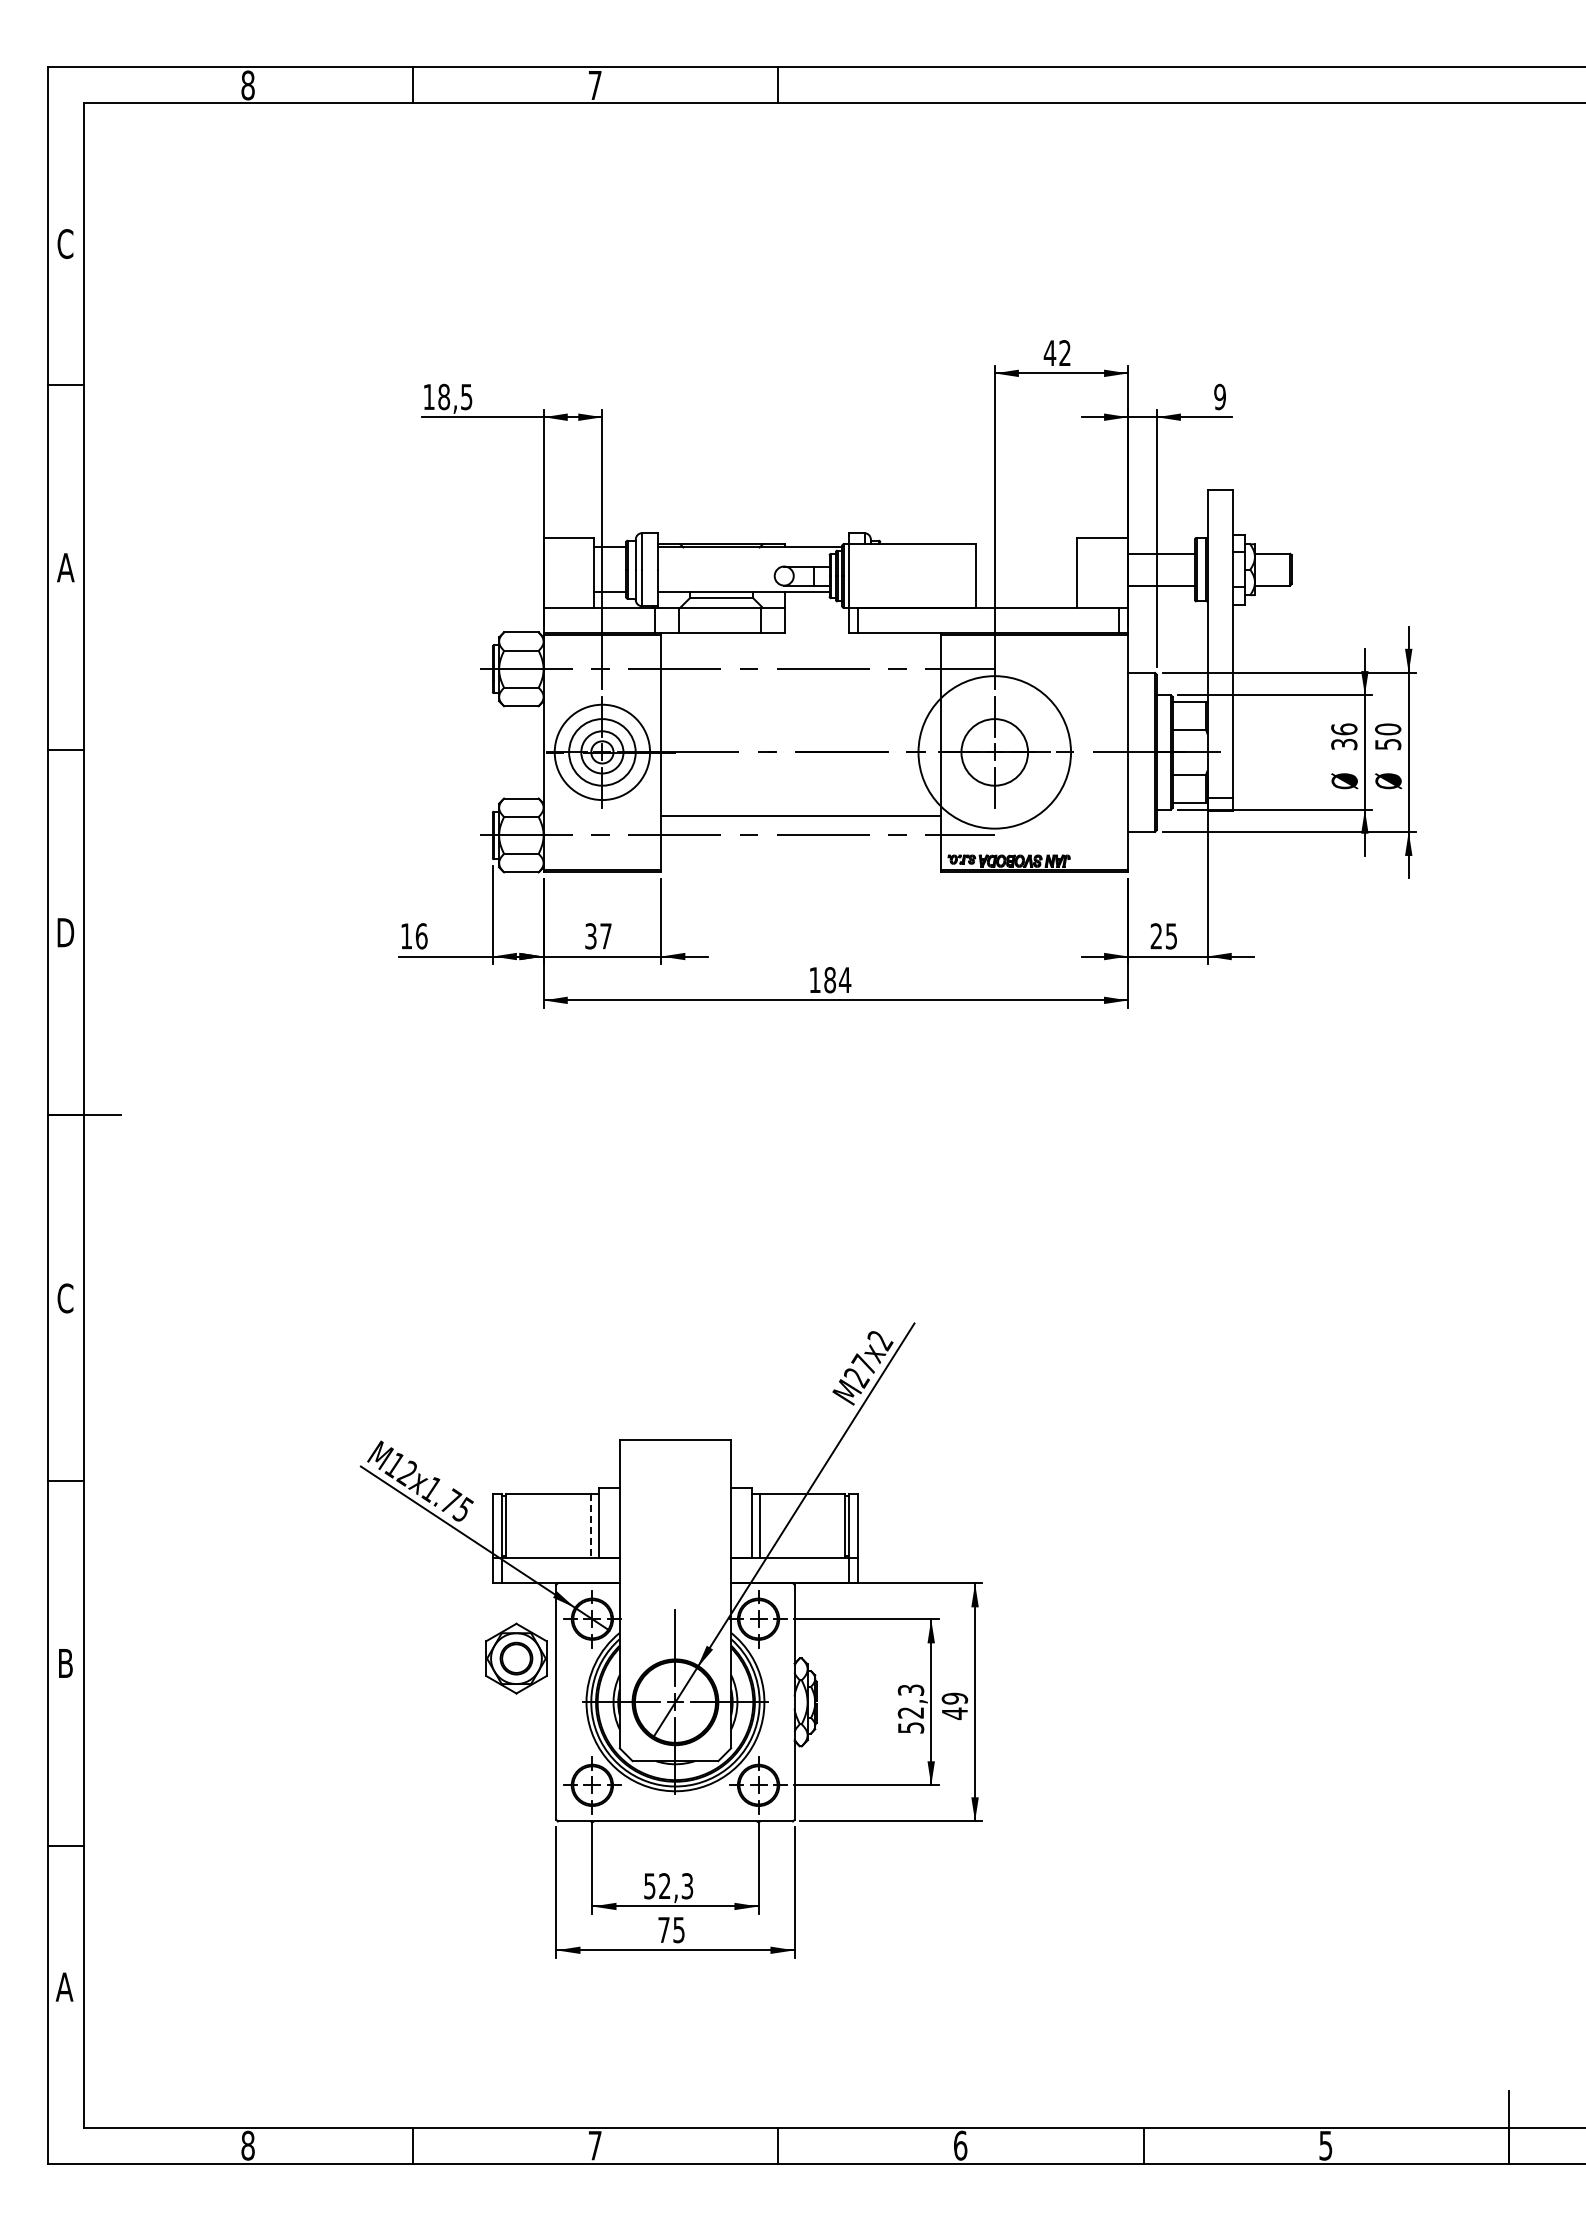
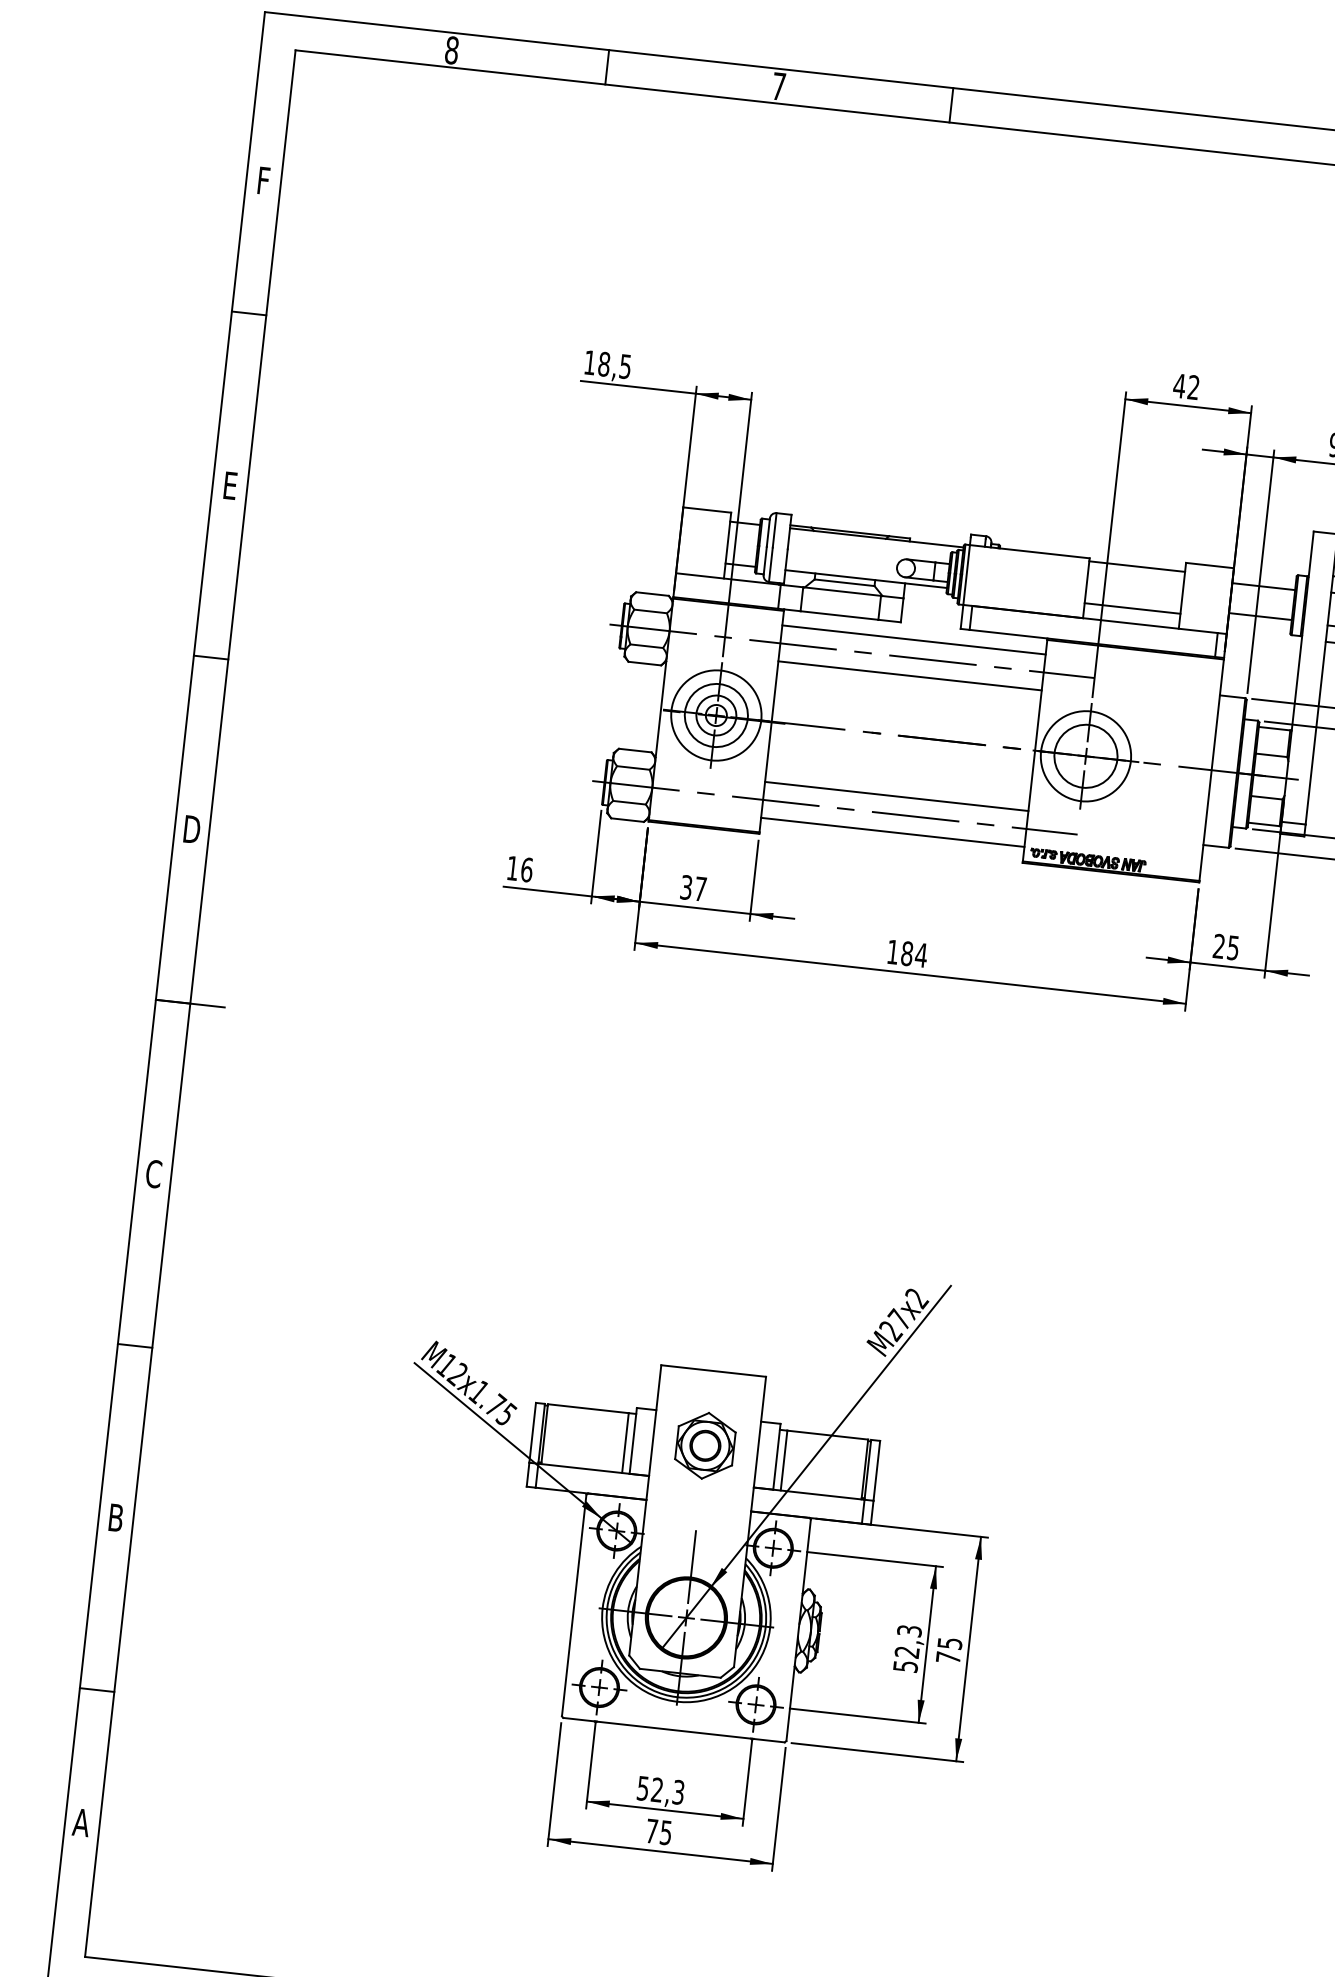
text: (65, 243) -> (263, 180), C -> F
line: (1026, 547) -> (1137, 566), added
text: (65, 567) -> (229, 485), A -> E
line: (1026, 591) -> (1132, 608), added
line: (800, 650) -> (913, 640), added
line: (800, 688) -> (909, 675), added
circle: (994, 752) -> (1085, 756), size x0.62
line: (800, 854) -> (892, 832), added
line: (591, 1526) -> (625, 1443), dashed -> solid
part: (516, 1658) -> (705, 1445), moved
text: (954, 1706) -> (948, 1650), 49 -> 75

